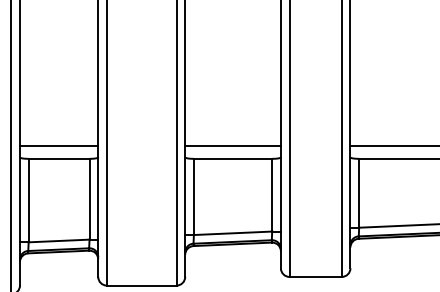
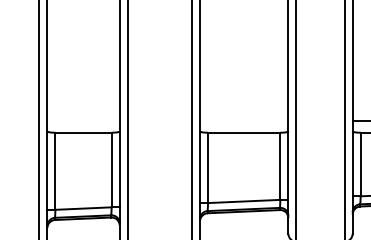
line: (58, 145) -> (82, 120), removed
line: (232, 145) -> (243, 120), removed

